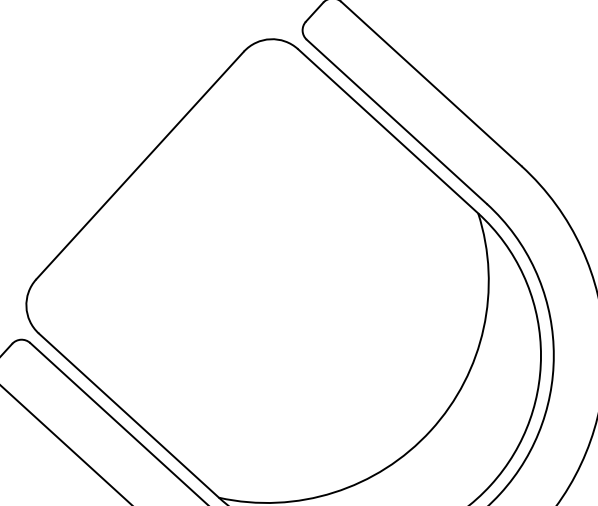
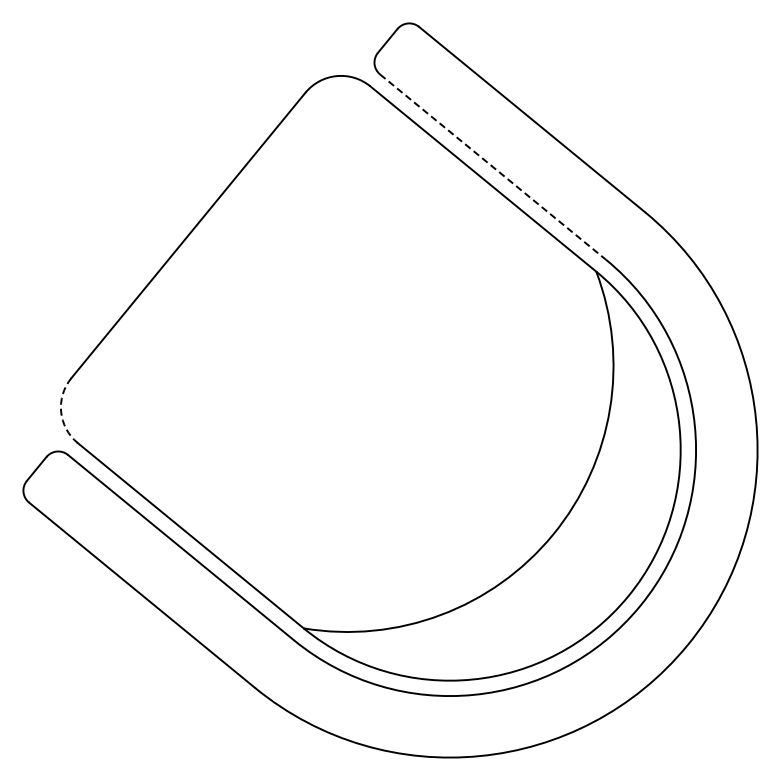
line: (397, 122) -> (493, 167), solid -> dashed
arc: (26, 306) -> (61, 411), solid -> dashed

